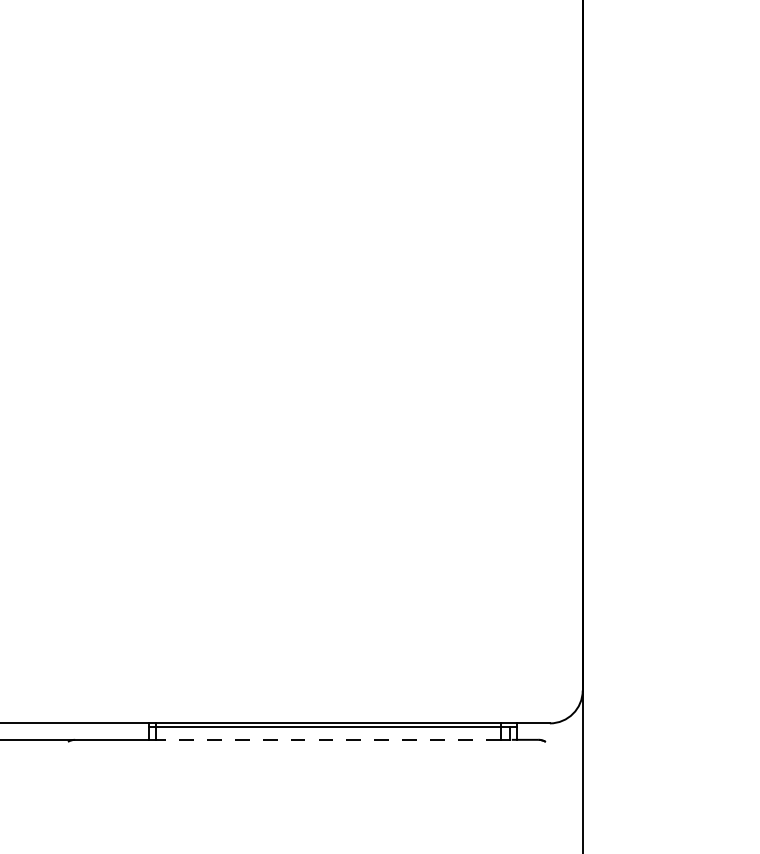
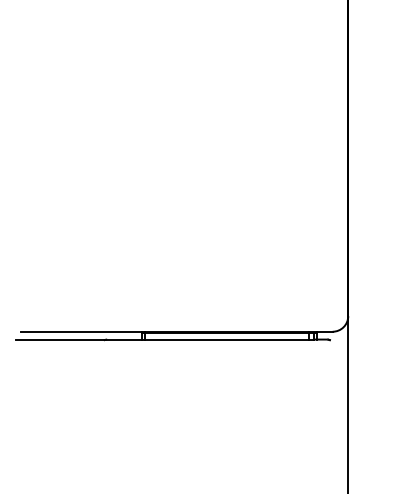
line: (328, 739) -> (227, 339), dashed -> solid

